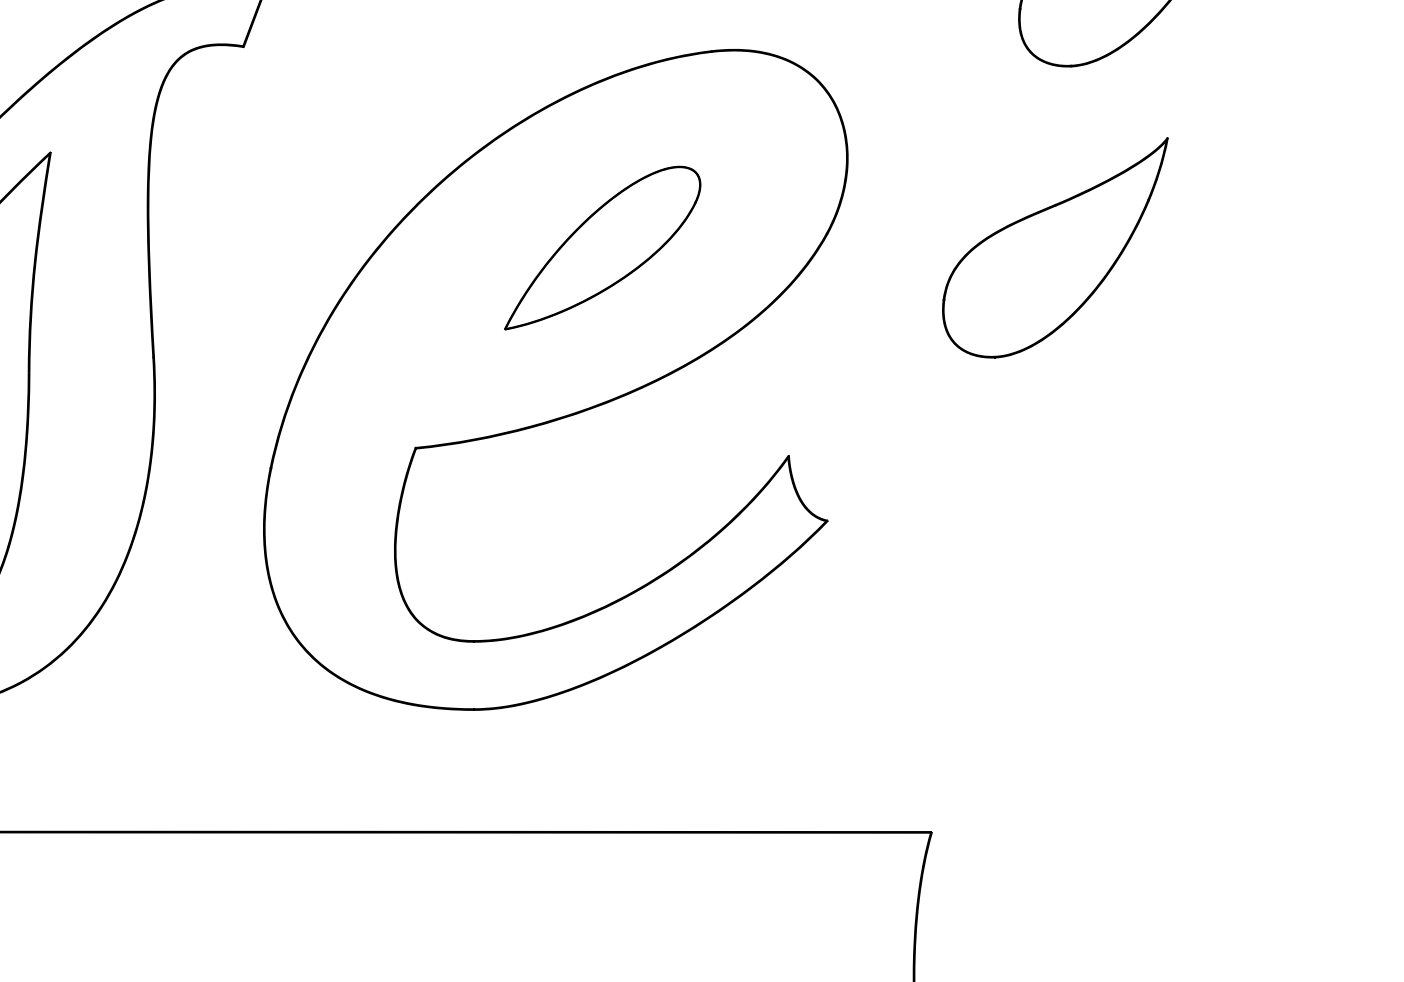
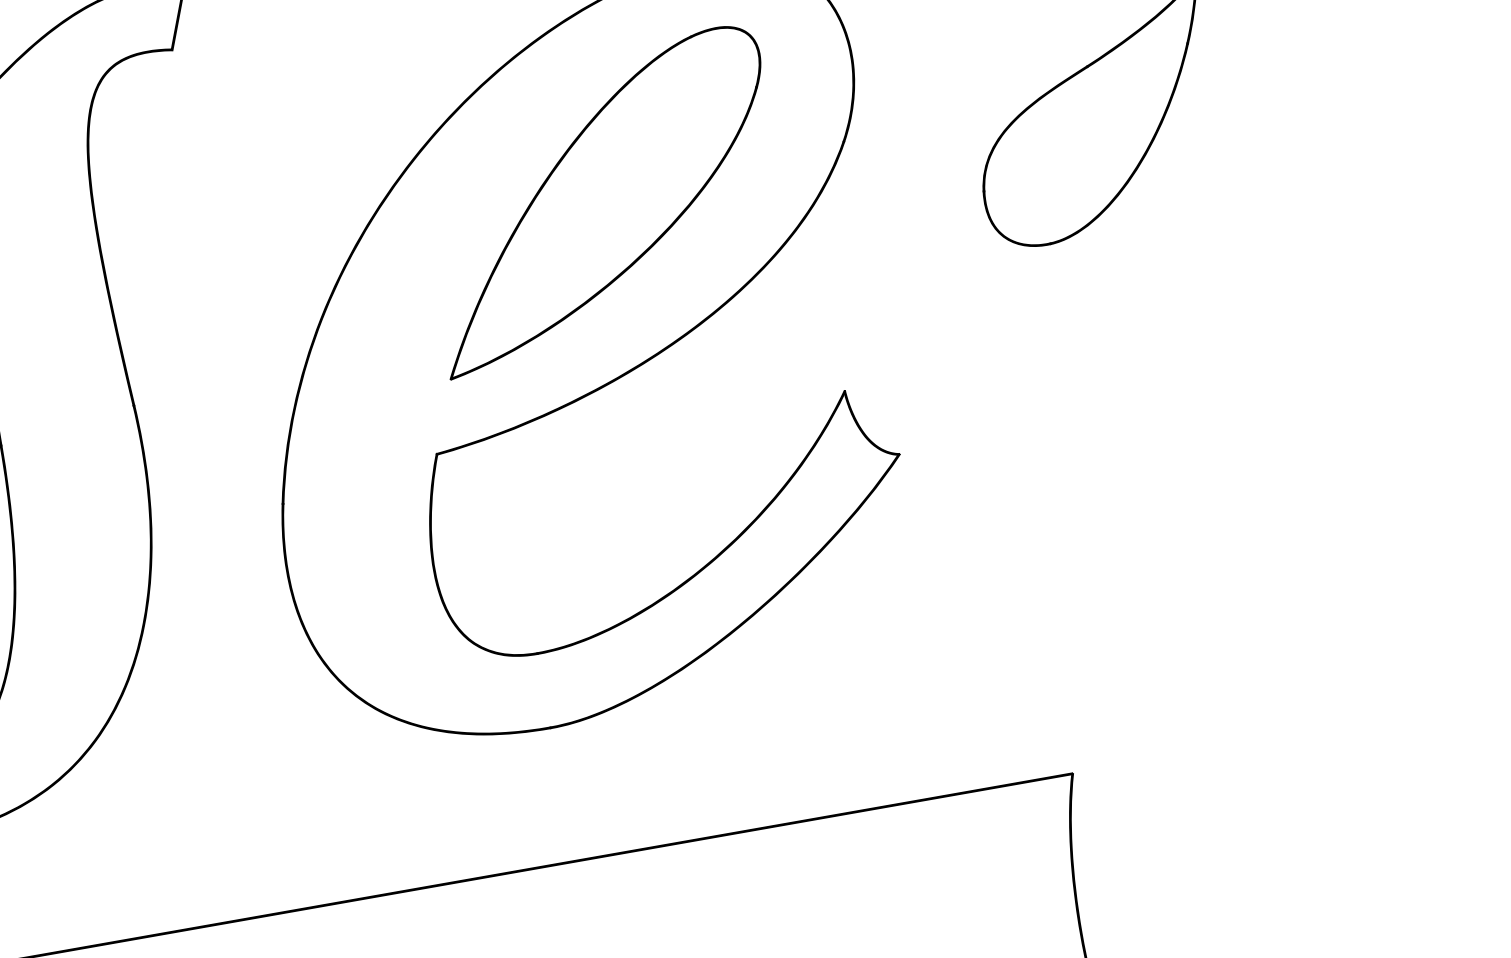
part: (602, 247) -> (601, 199), size x1.67

